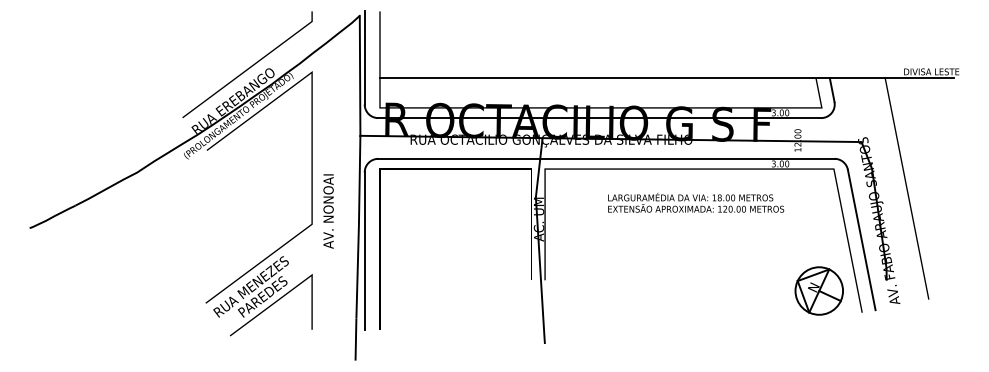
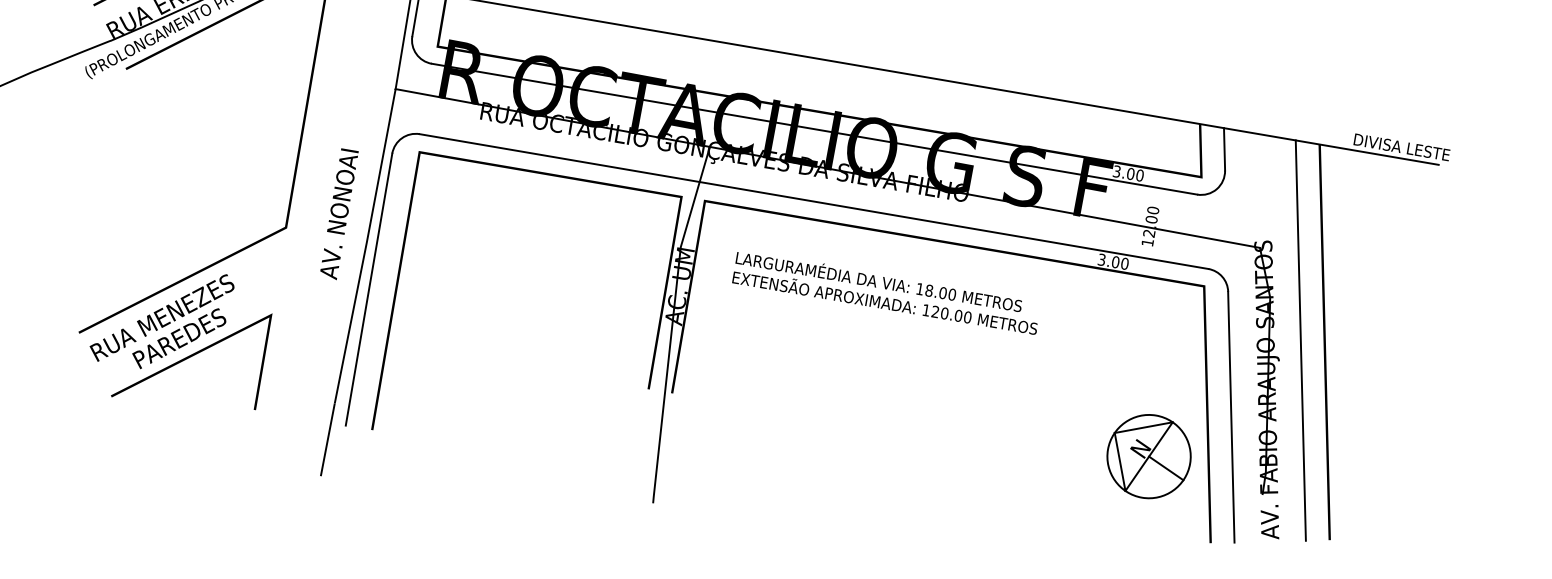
line: (893, 190) -> (1300, 341), added
text: (696, 202) -> (887, 291), moved
text: (328, 211) -> (338, 214), moved
part: (818, 290) -> (1147, 455), moved

